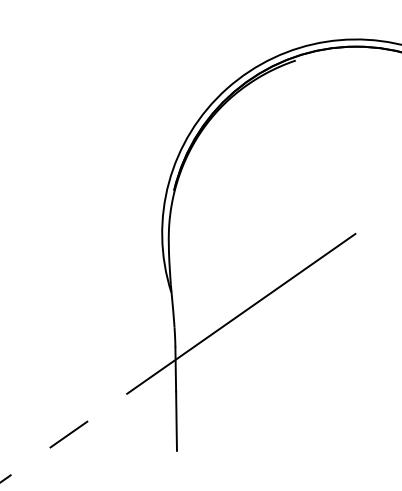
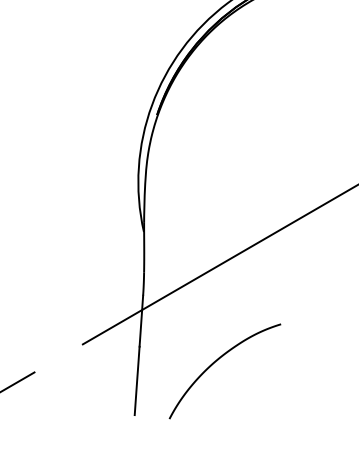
curve: (244, 398) -> (217, 361), added

